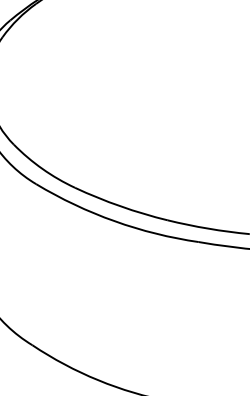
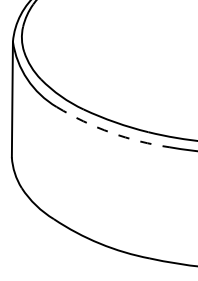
arc: (114, 220) -> (111, 132), solid -> dashed

